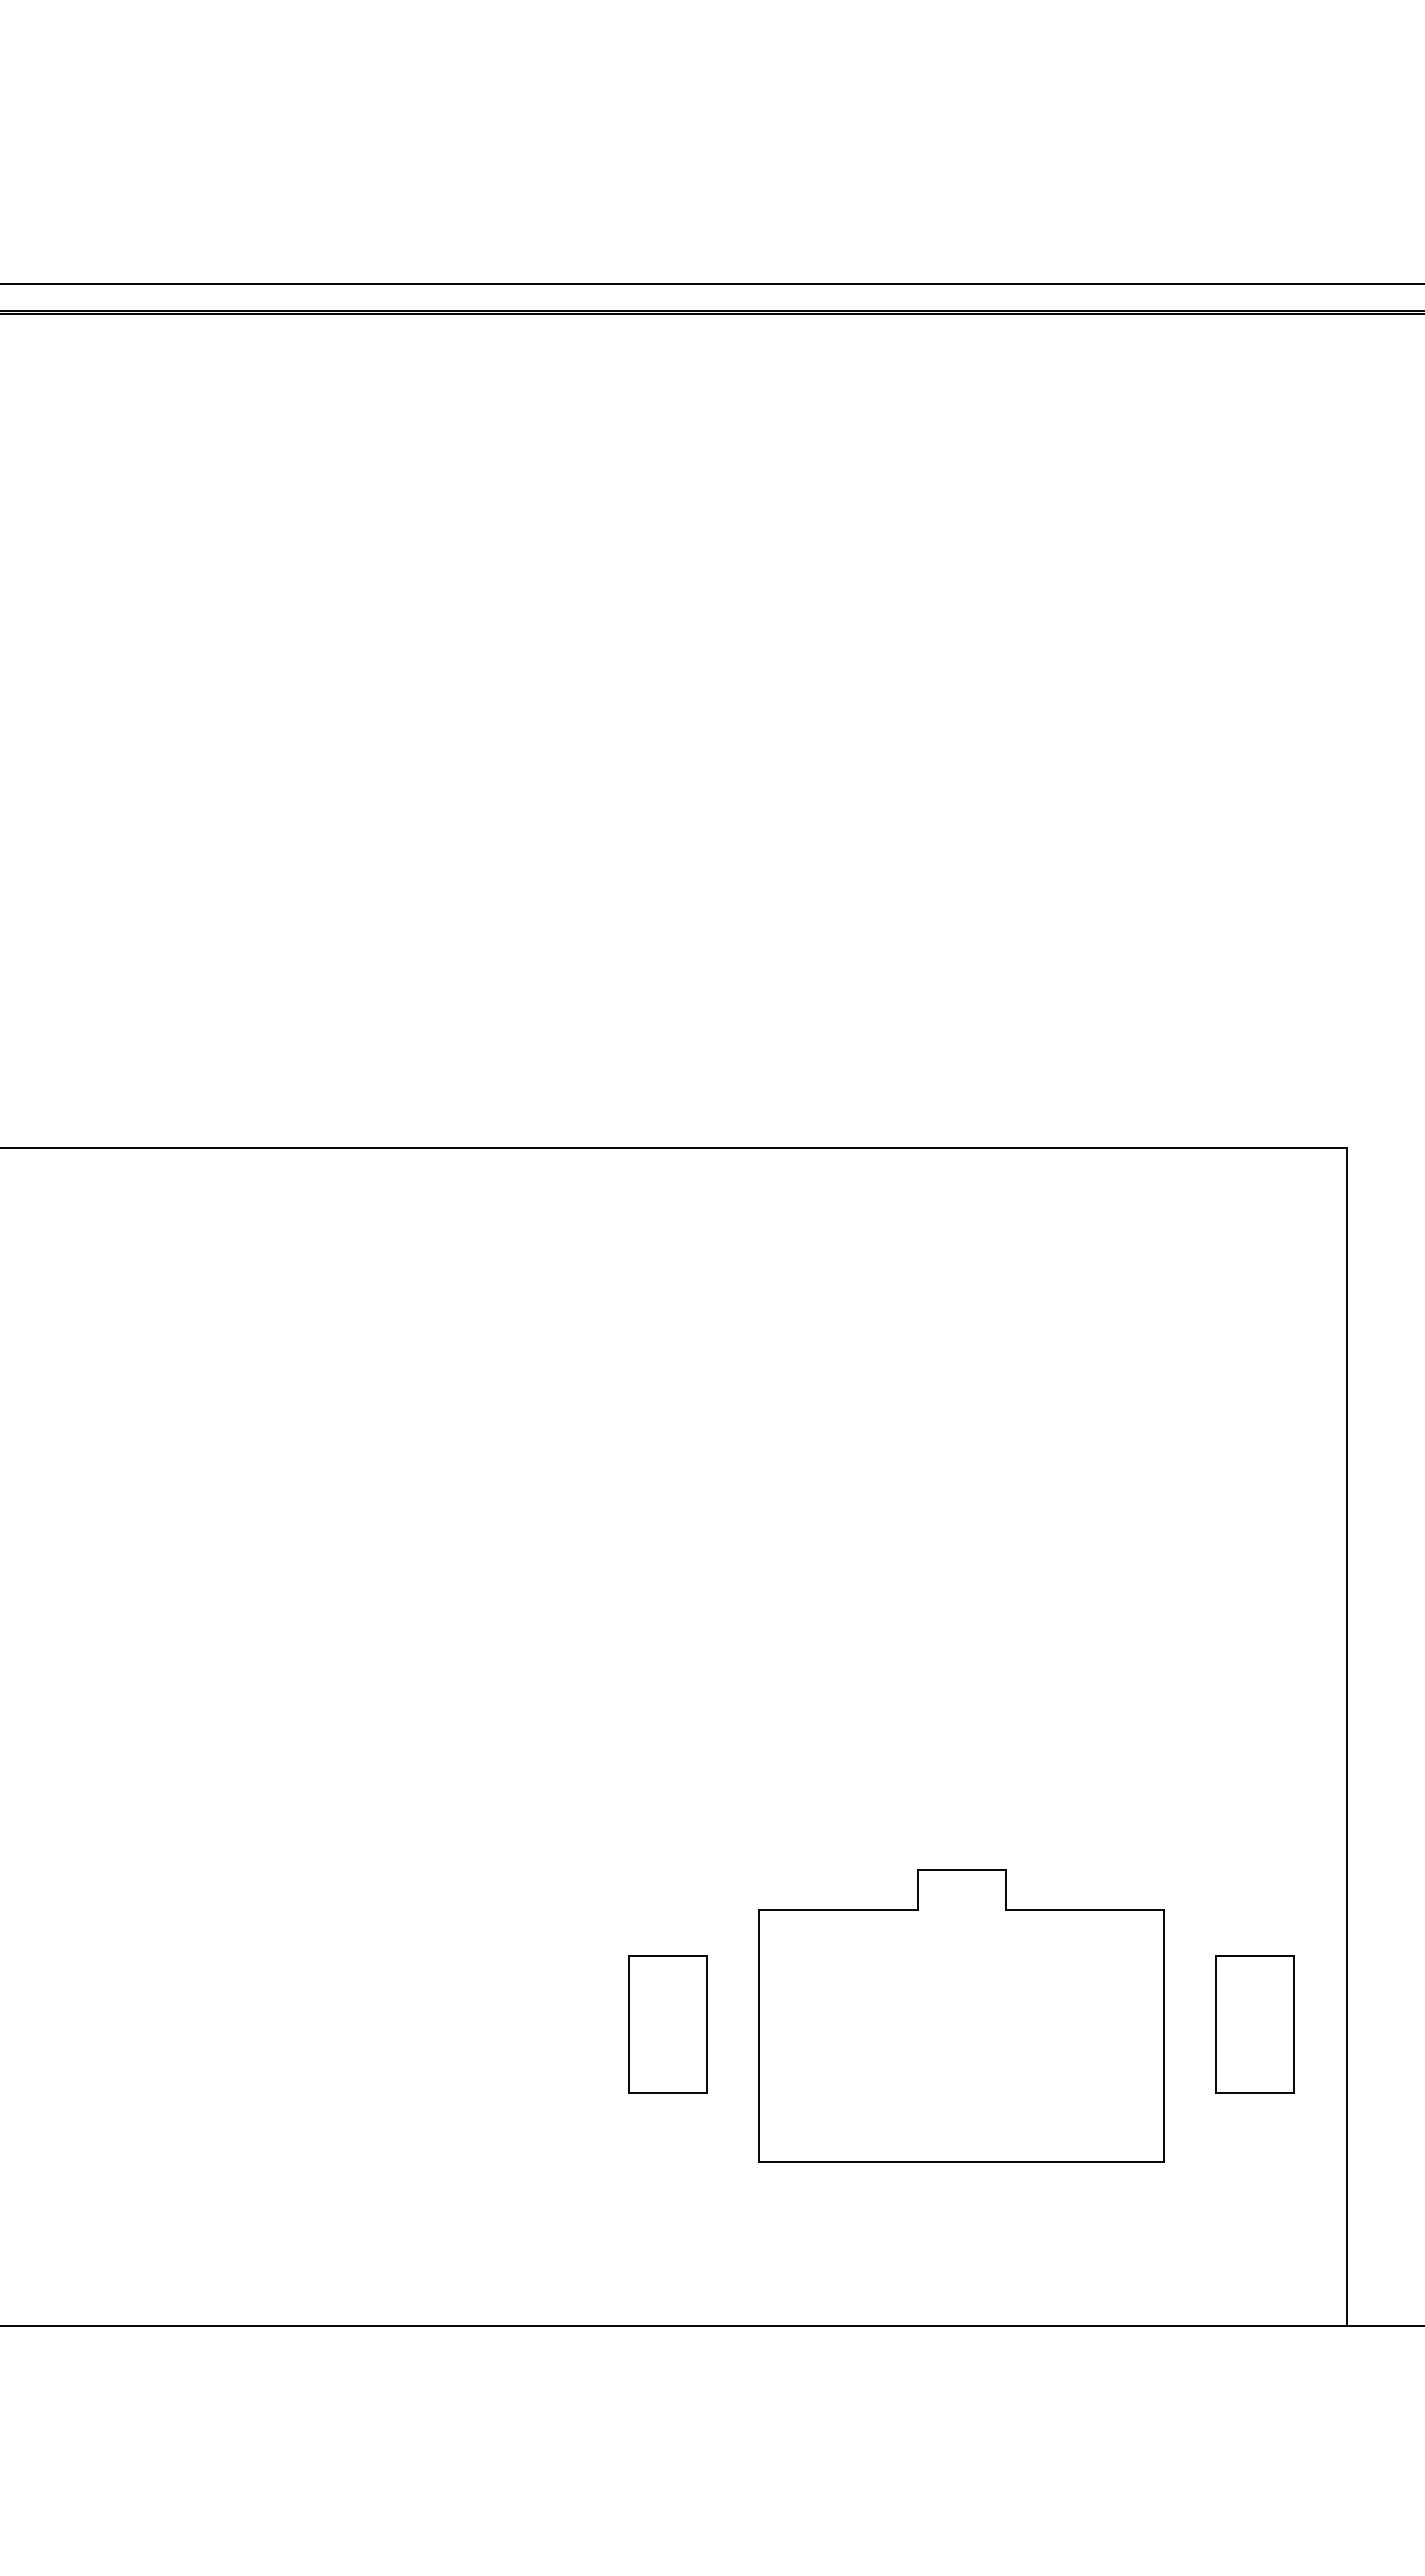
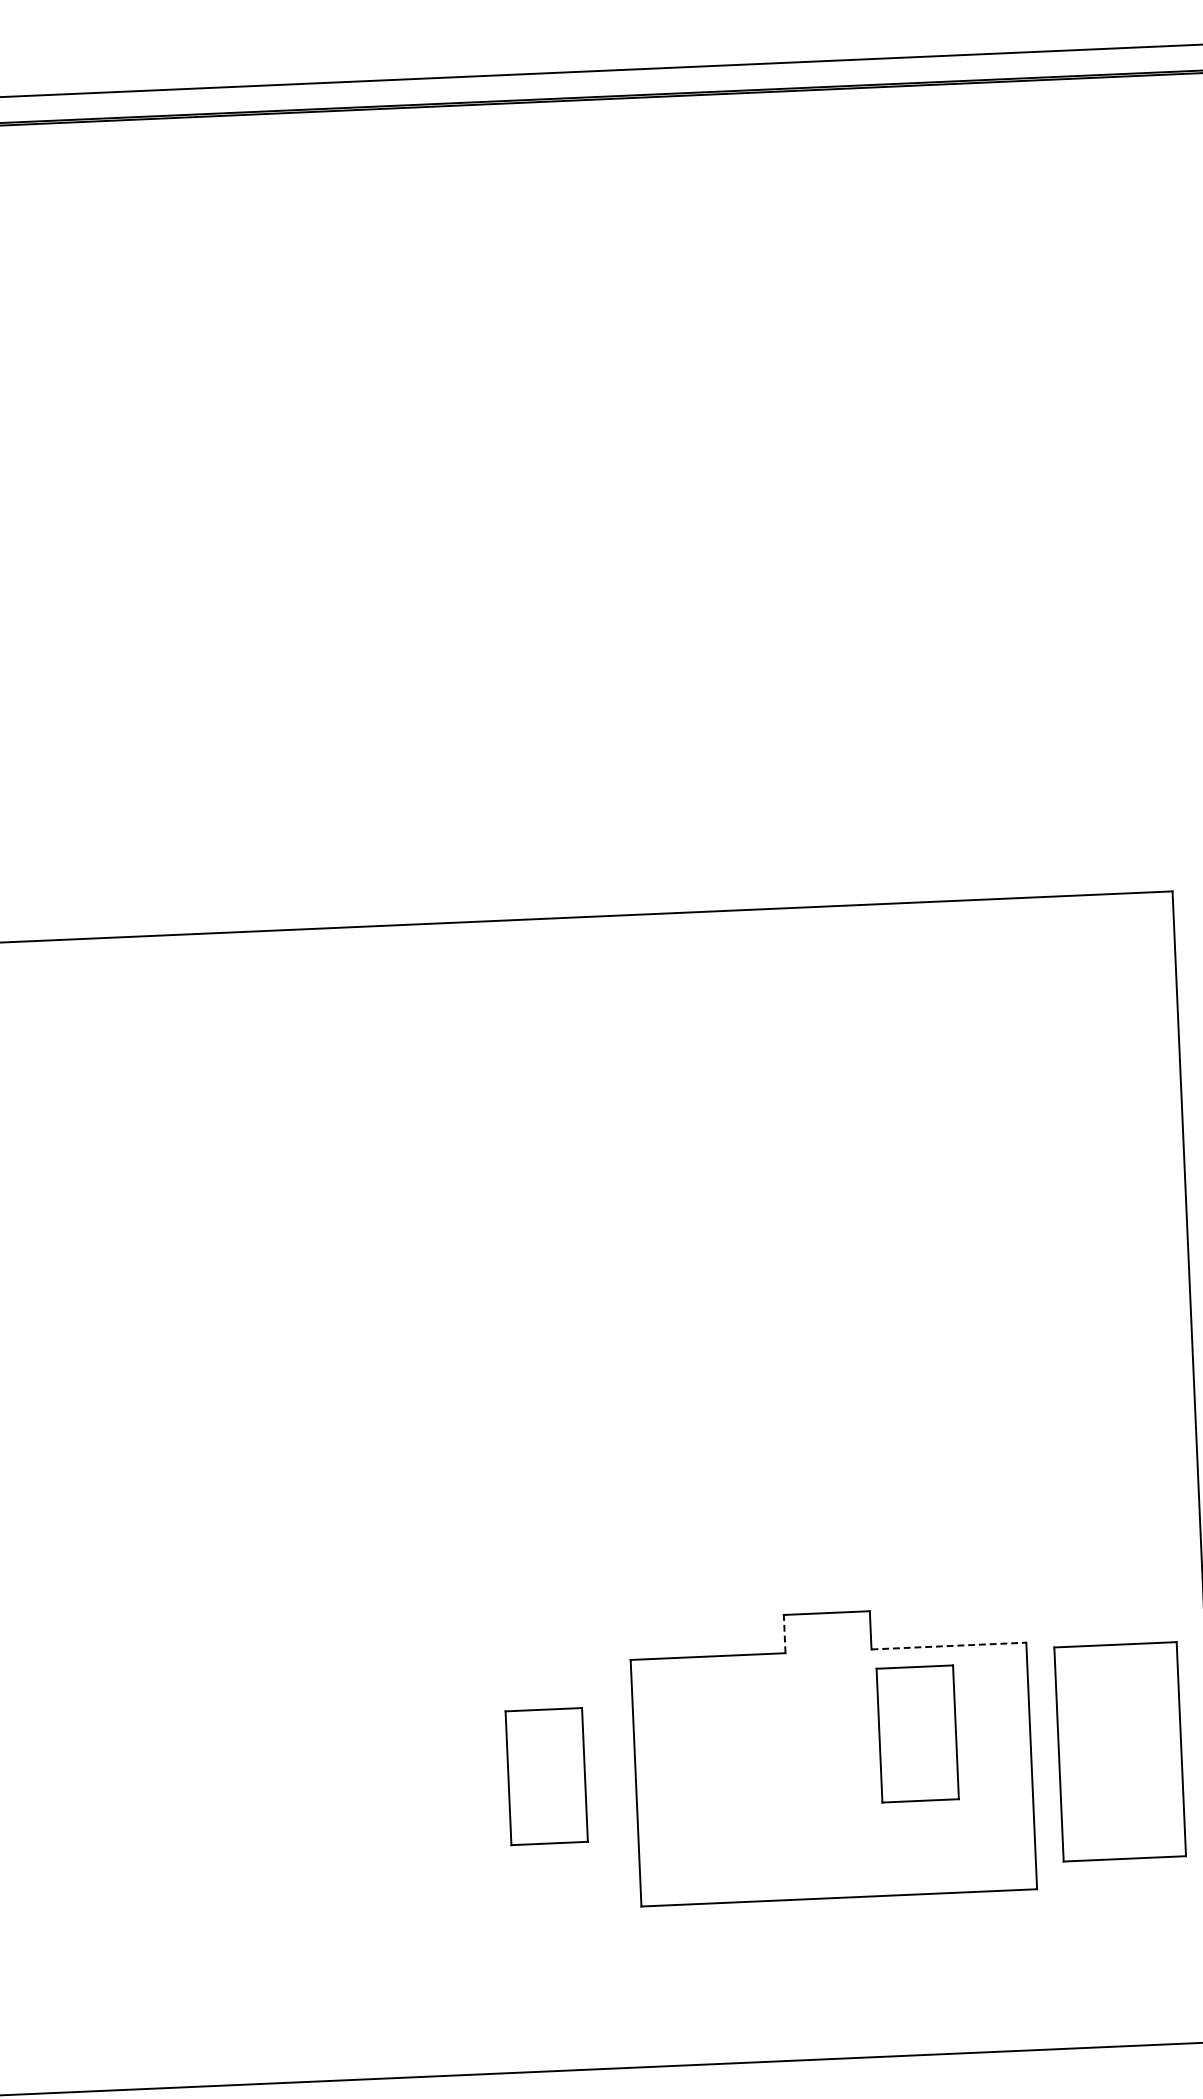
line: (917, 1889) -> (784, 1633), solid -> dashed
line: (1085, 1909) -> (949, 1646), solid -> dashed
part: (1048, 1997) -> (917, 1733), added
part: (1254, 2024) -> (1119, 1751), size x1.6

